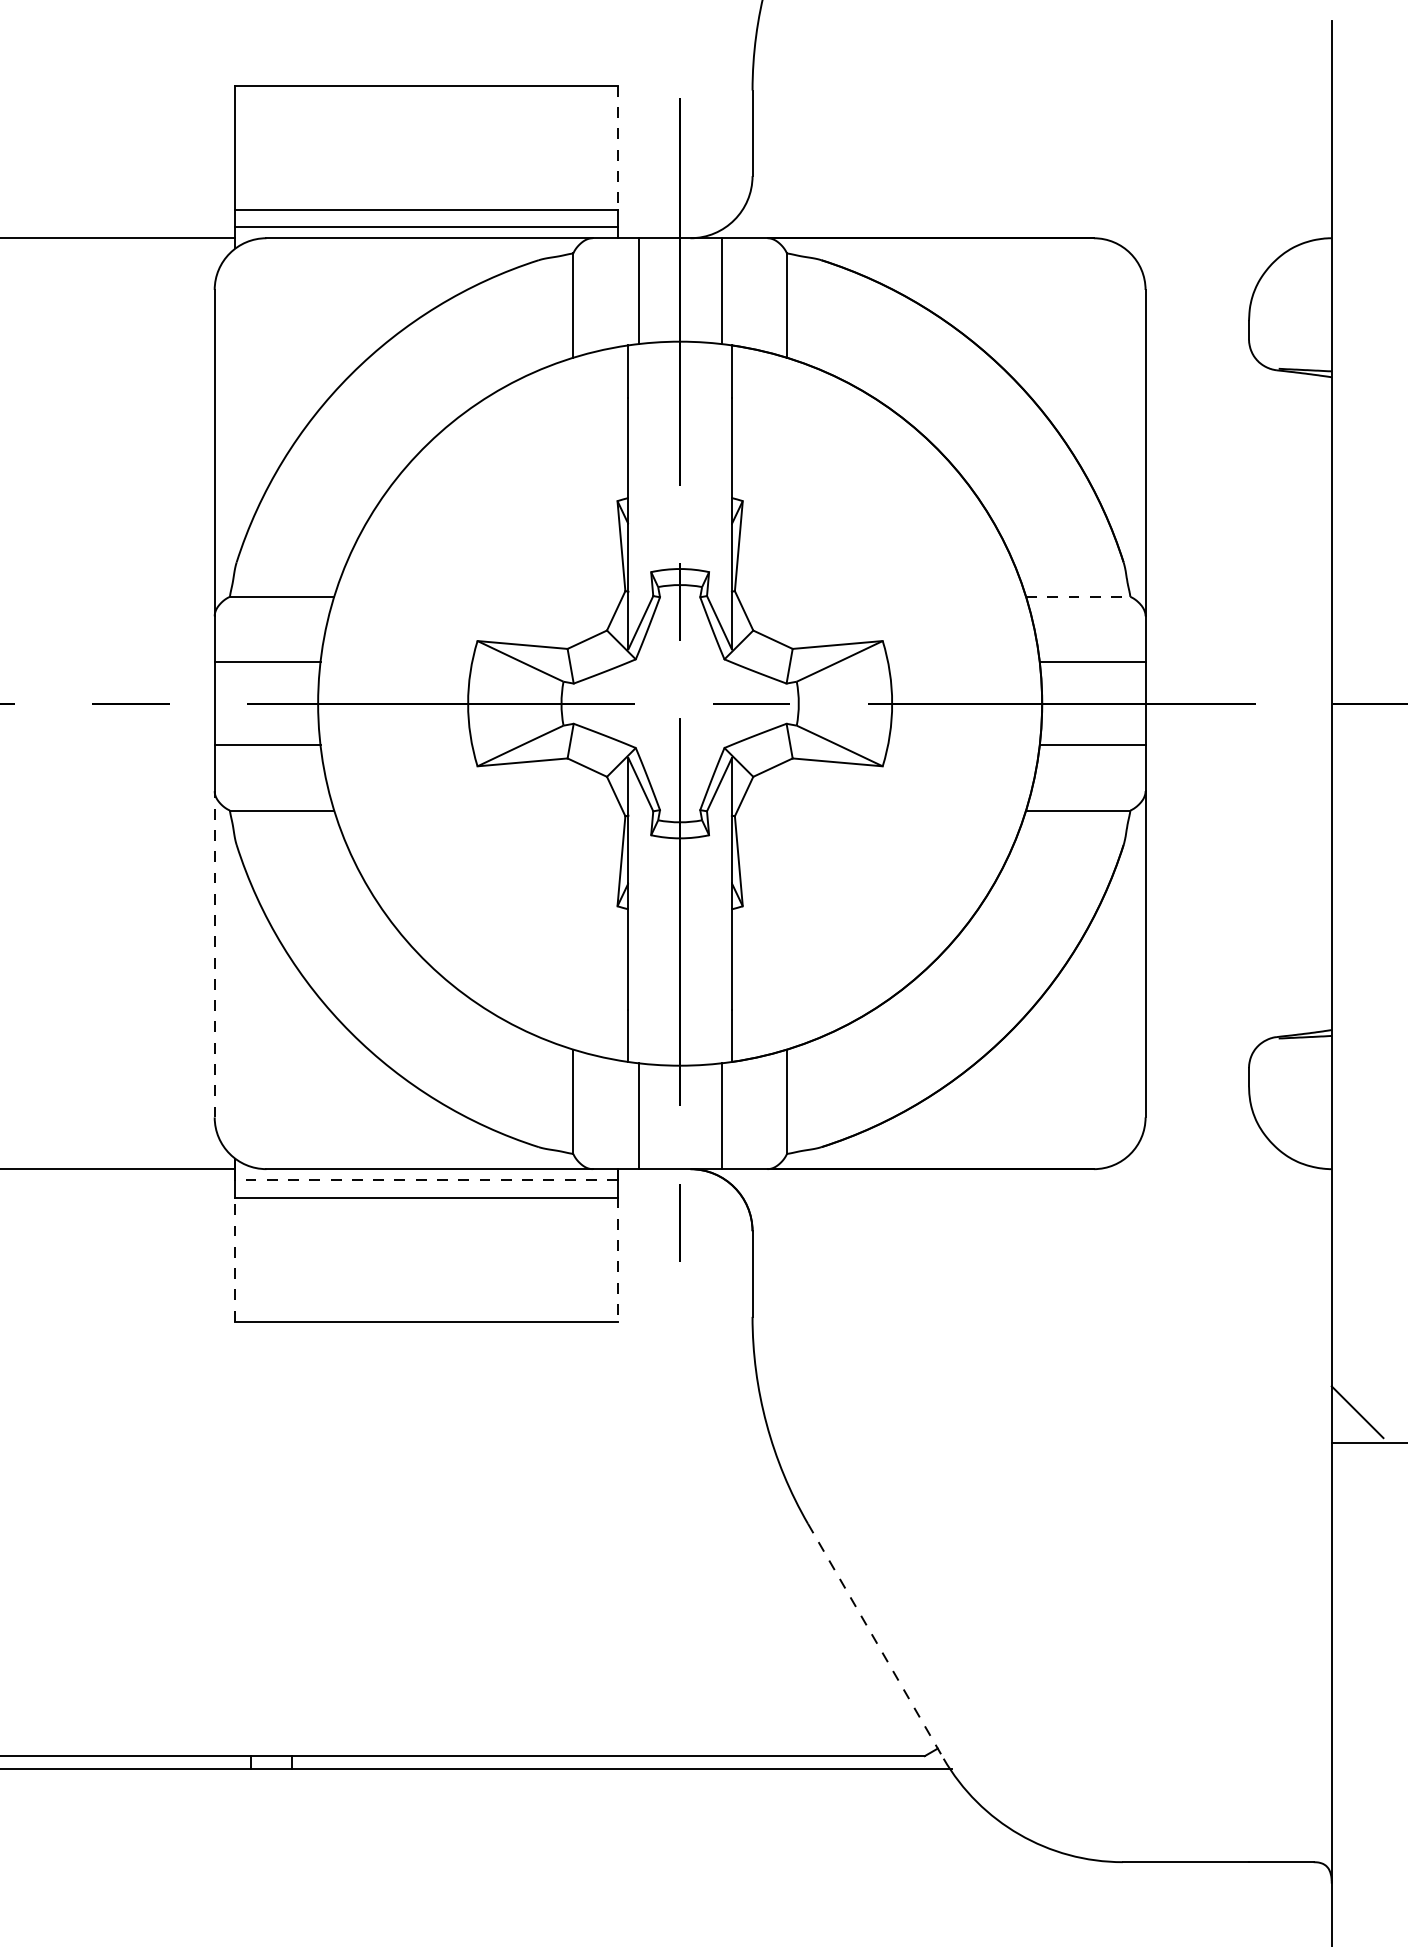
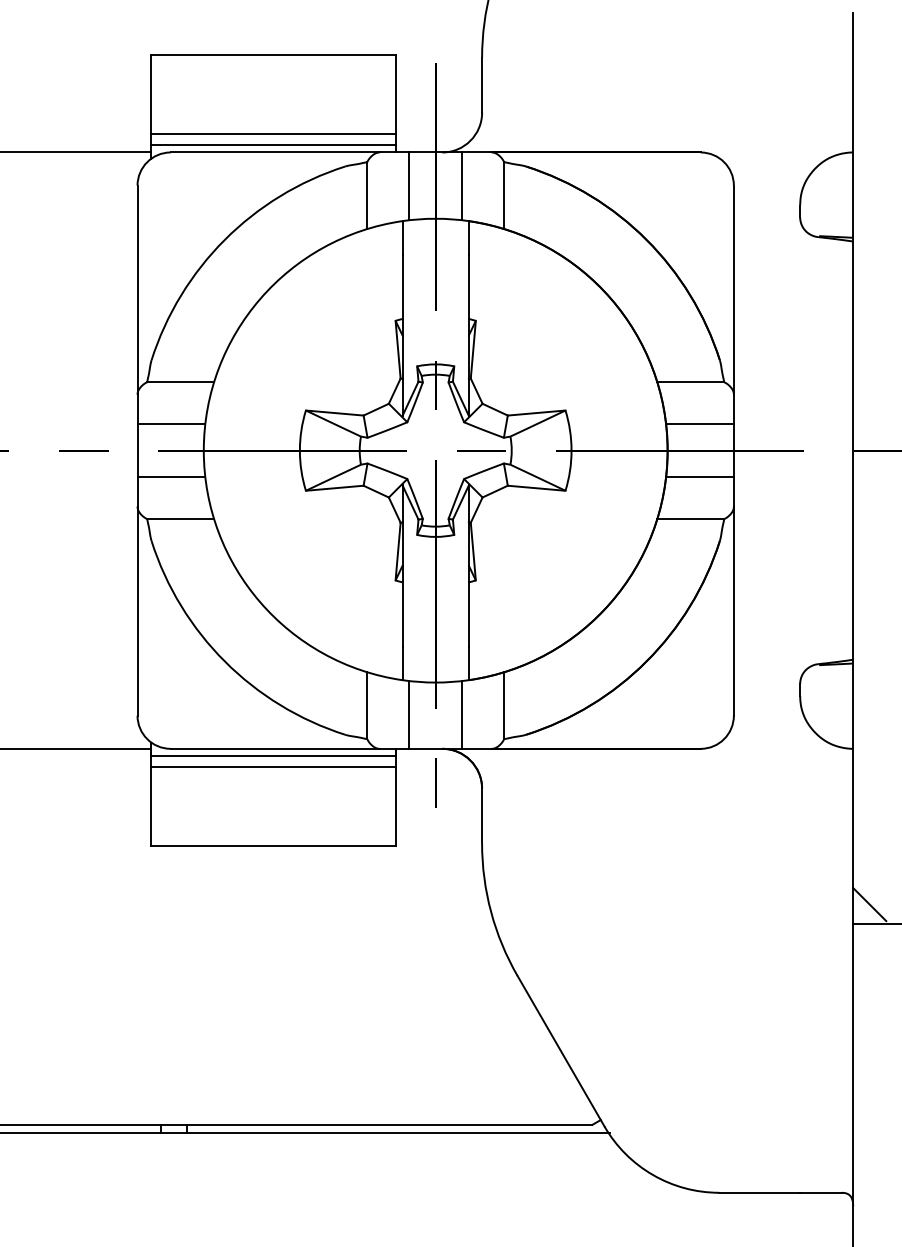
line: (617, 147) -> (395, 94), dashed -> solid
line: (1079, 597) -> (691, 382), dashed -> solid
line: (214, 954) -> (137, 611), dashed -> solid
line: (426, 1181) -> (273, 756), dashed -> solid
line: (234, 1259) -> (150, 806), dashed -> solid
line: (617, 1259) -> (395, 806), dashed -> solid
line: (876, 1641) -> (561, 1051), dashed -> solid

